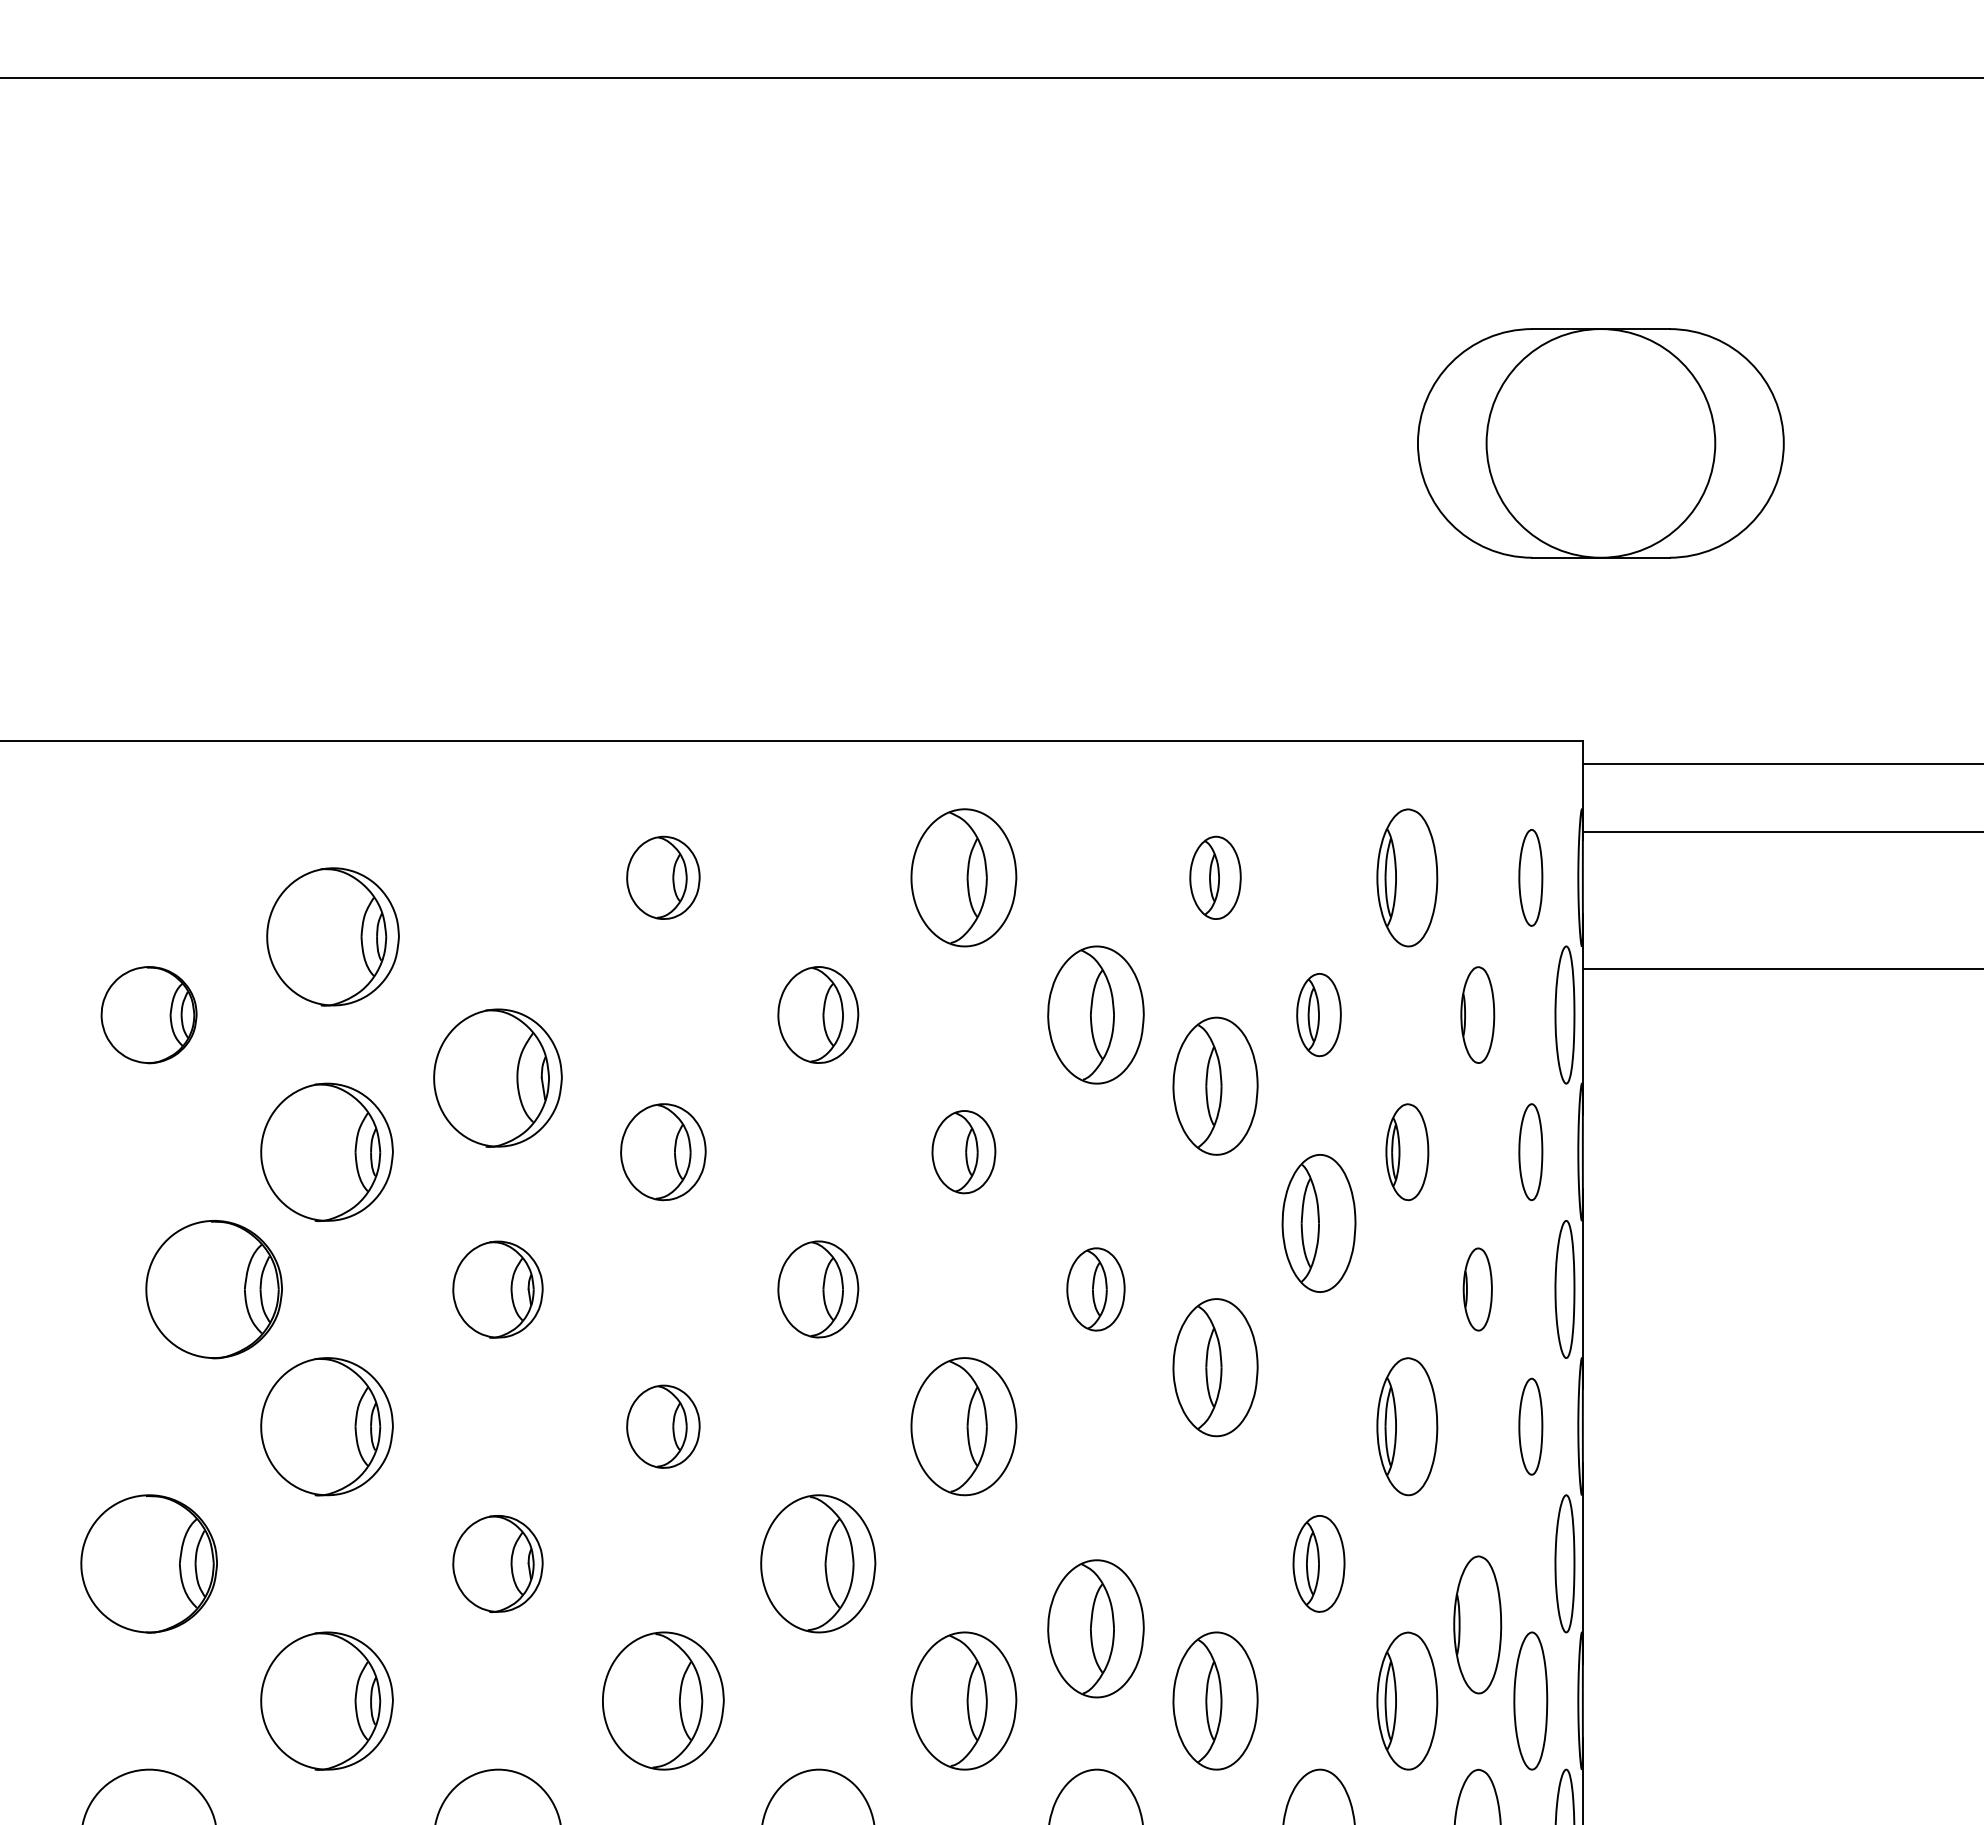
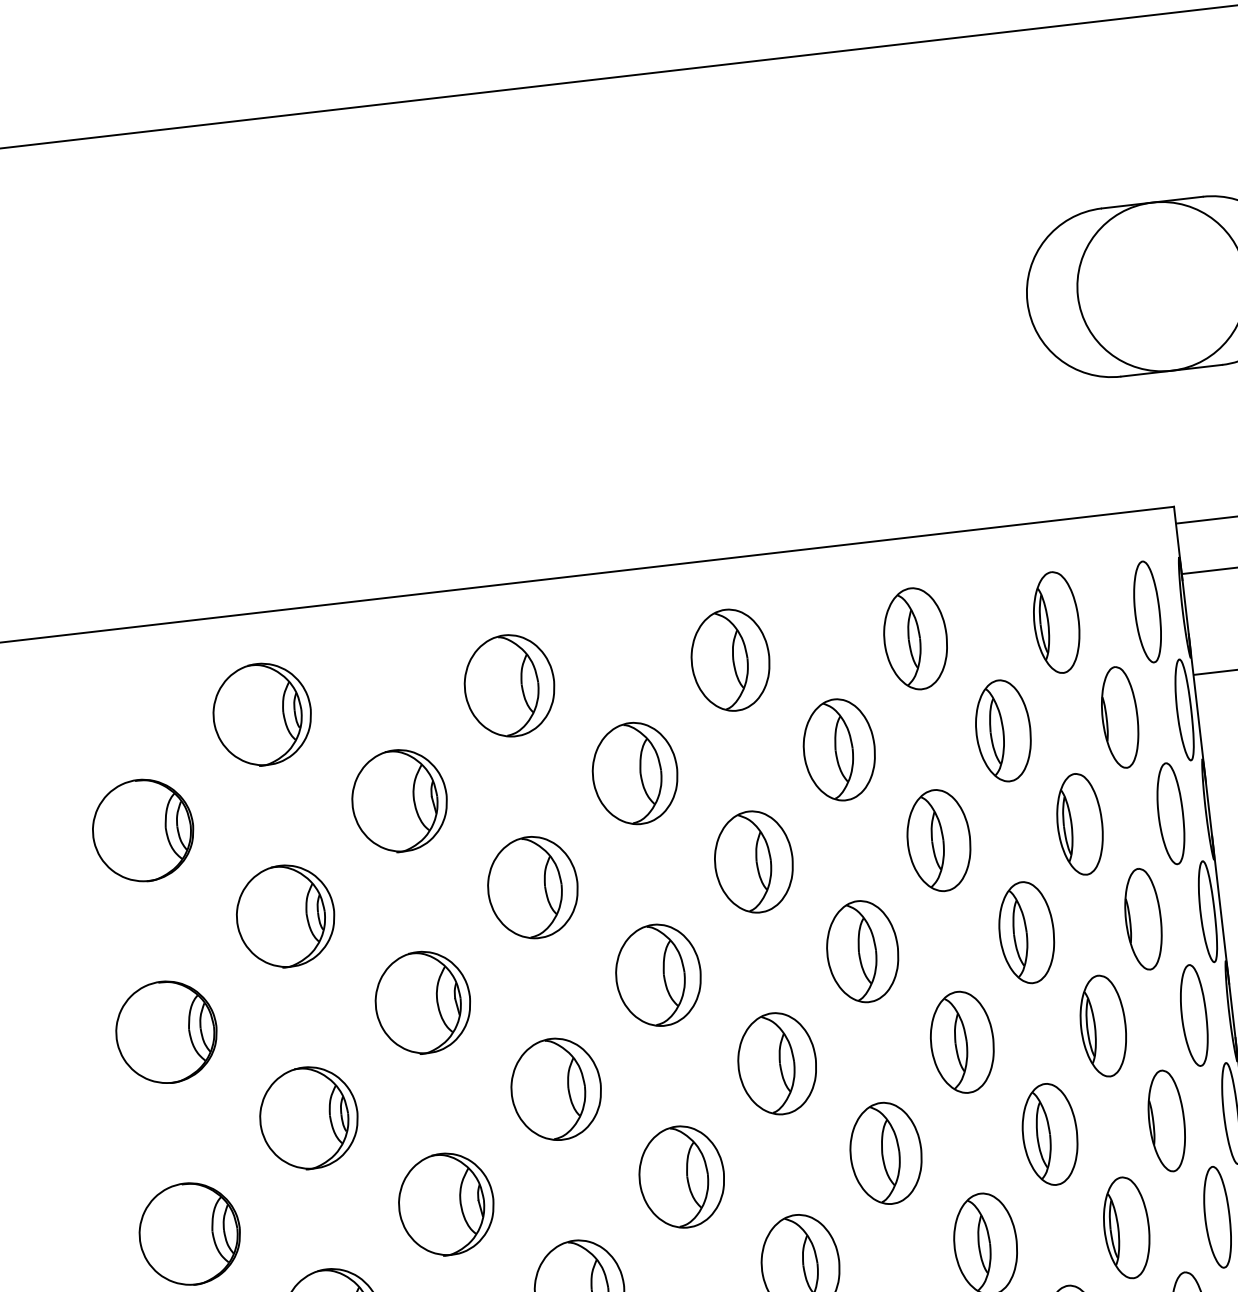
part: (663, 877) -> (509, 685), size x1.67
part: (1215, 877) -> (915, 638), size x1.67
part: (1530, 877) -> (1147, 611), size x1.43
part: (332, 936) -> (261, 714), moved
part: (148, 1014) -> (142, 830), size x1.43
part: (818, 1014) -> (635, 773), size x1.43
part: (1318, 1014) -> (1002, 730), size x1.67
part: (1477, 1014) -> (1119, 717), size x1.43
part: (497, 1077) -> (399, 800), moved
part: (1215, 1085) -> (938, 840), moved
part: (663, 1151) -> (532, 887), size x1.43
part: (963, 1151) -> (753, 861), size x1.67
part: (1407, 1151) -> (1080, 823), size x1.43
part: (1530, 1151) -> (1170, 813), size x1.43
part: (1318, 1223) -> (1026, 932), moved
part: (213, 1289) -> (166, 1032), moved
part: (497, 1289) -> (422, 1002), size x1.43
part: (818, 1289) -> (658, 975), size x1.43
part: (1095, 1289) -> (862, 951), size x1.67
part: (1477, 1289) -> (1143, 919), size x1.67
part: (1215, 1367) -> (962, 1042), moved
part: (663, 1426) -> (556, 1089), size x1.67
part: (1530, 1426) -> (1193, 1015), size x1.43
part: (497, 1563) -> (445, 1204), size x1.43
part: (1318, 1563) -> (1049, 1134), size x1.43
part: (1477, 1624) -> (1166, 1120), moved
part: (1095, 1628) -> (885, 1153), moved

